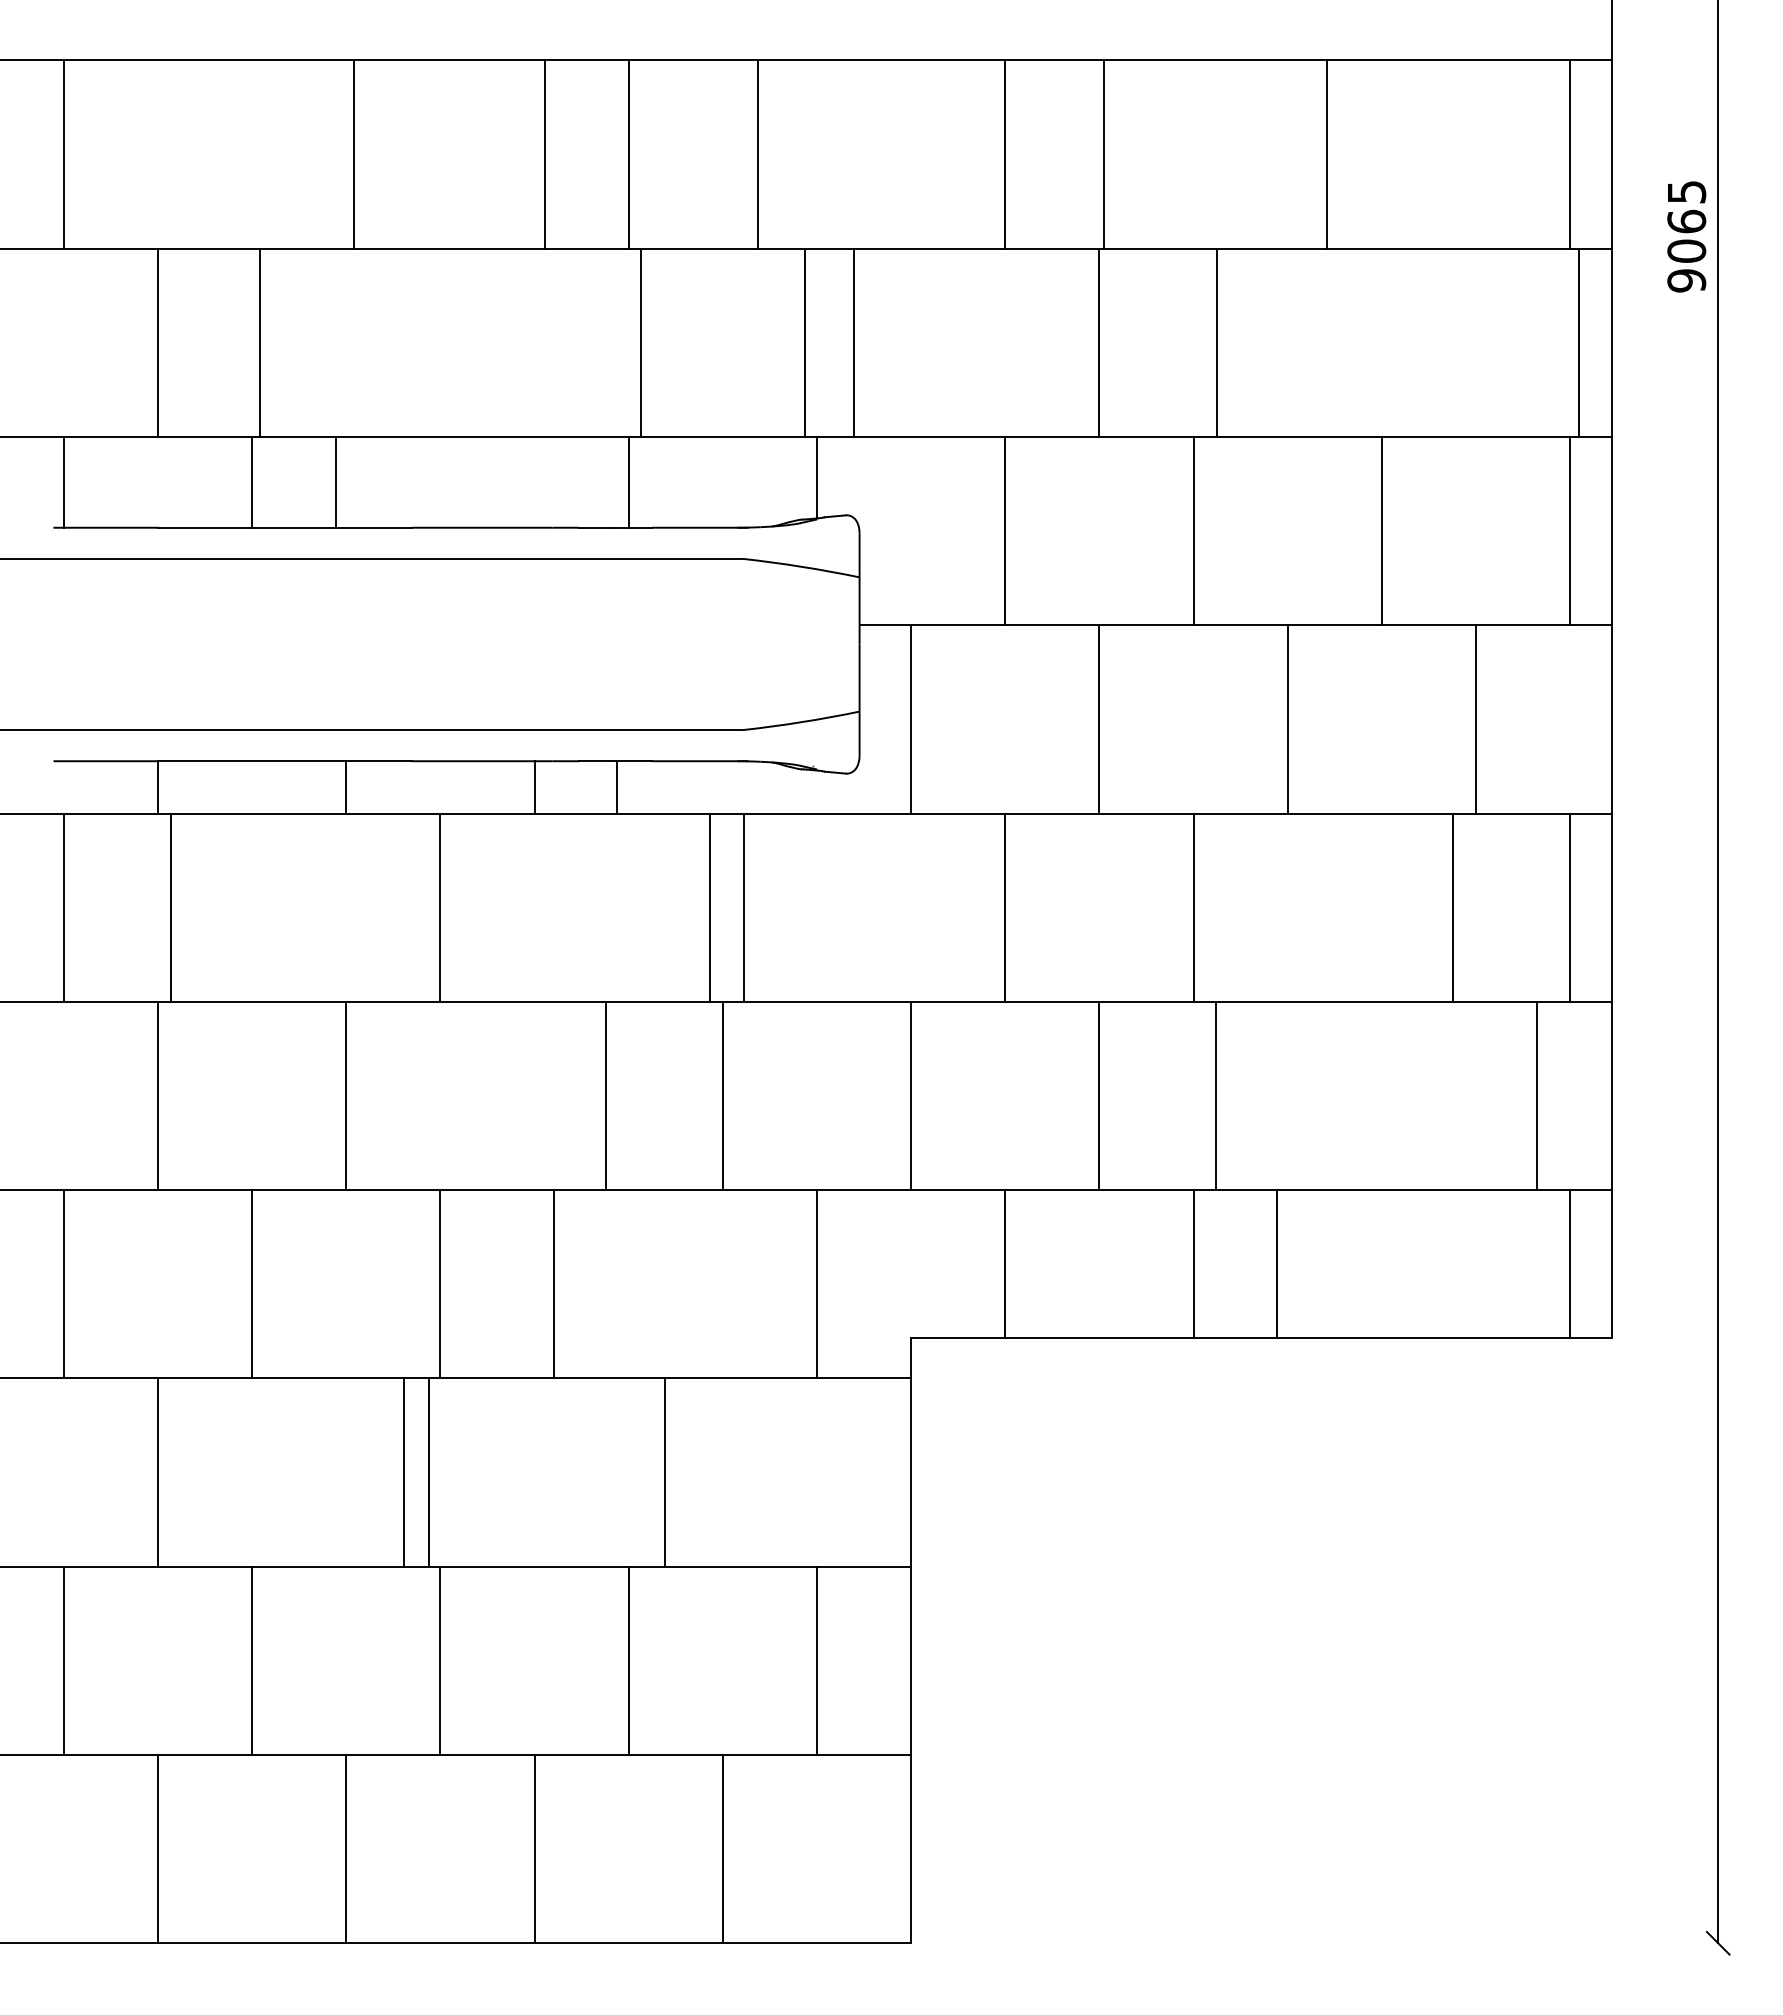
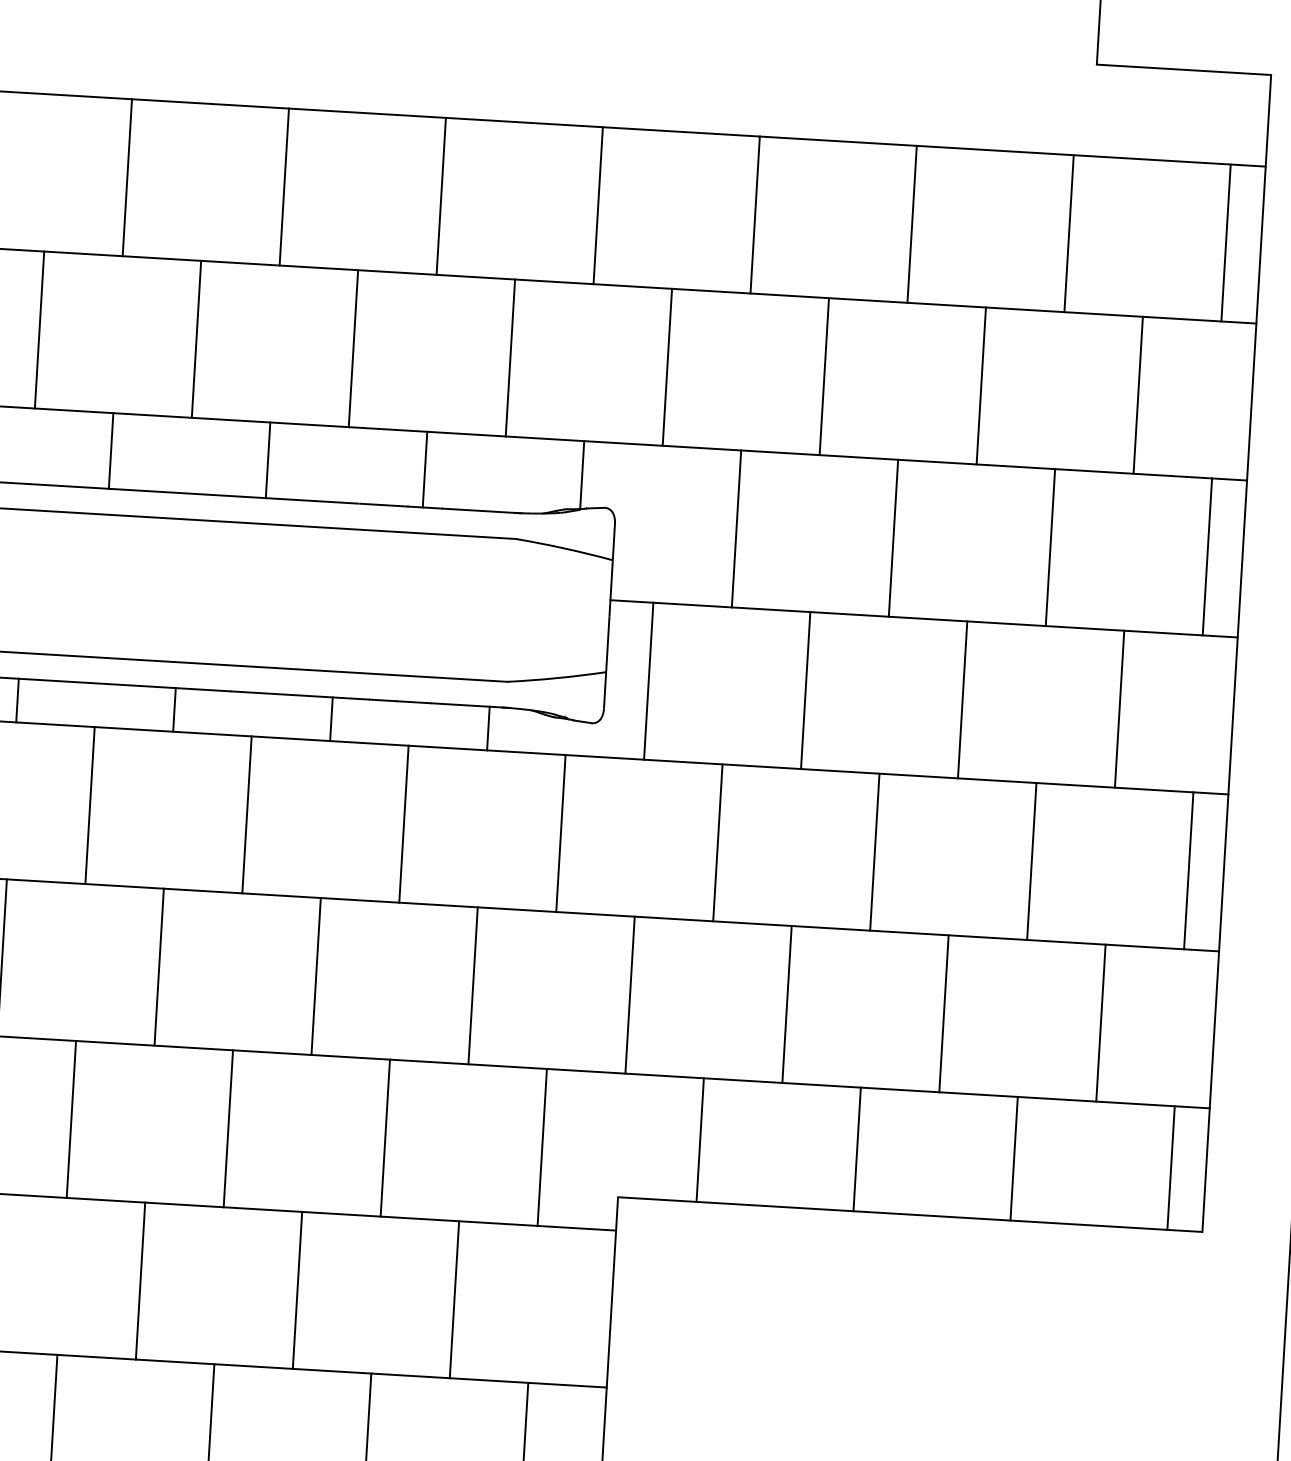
line: (354, 154) -> (127, 177), moved
line: (545, 154) -> (284, 186), moved
line: (757, 154) -> (597, 205), moved
line: (1103, 154) -> (912, 224), moved
line: (1326, 154) -> (1068, 233), moved
line: (260, 342) -> (196, 339), moved
line: (640, 342) -> (353, 348), moved
line: (804, 342) -> (510, 357), moved
line: (854, 342) -> (667, 367), moved
line: (1216, 342) -> (981, 385), moved
line: (1578, 342) -> (1137, 394), moved
line: (336, 482) -> (268, 460), moved
line: (616, 787) -> (488, 728), moved
line: (171, 907) -> (90, 805), moved
line: (709, 907) -> (403, 824), moved
line: (743, 907) -> (560, 833), moved
line: (1452, 907) -> (1031, 861), moved
line: (605, 1095) -> (316, 976), moved
line: (1215, 1095) -> (943, 1013), moved
line: (1536, 1095) -> (1100, 1022), moved
line: (1276, 1264) -> (1013, 1158), moved
line: (553, 1284) -> (385, 1138), moved
line: (404, 1472) -> (140, 1281), moved
line: (428, 1472) -> (297, 1290), moved
line: (664, 1472) -> (454, 1299), moved

